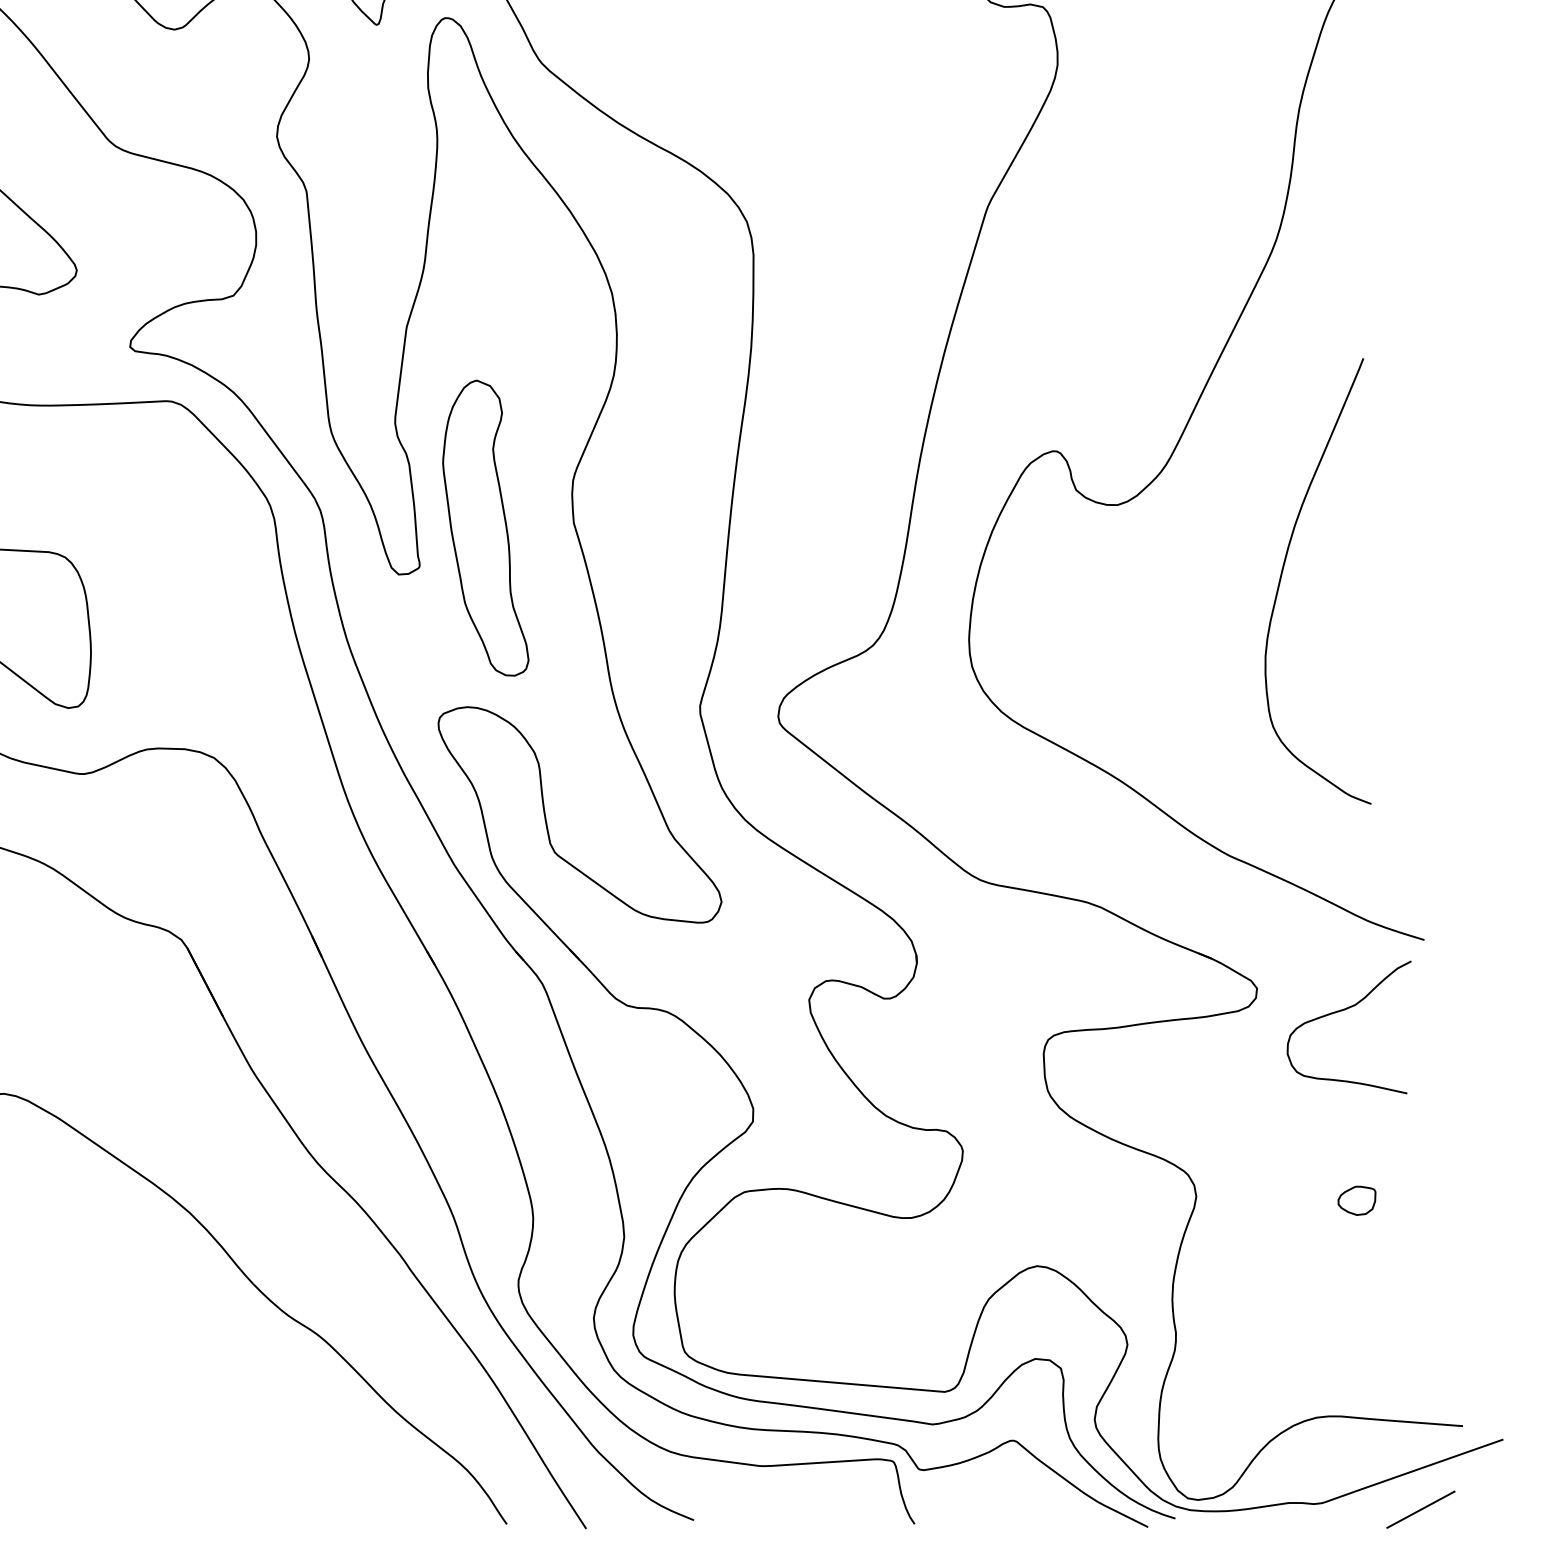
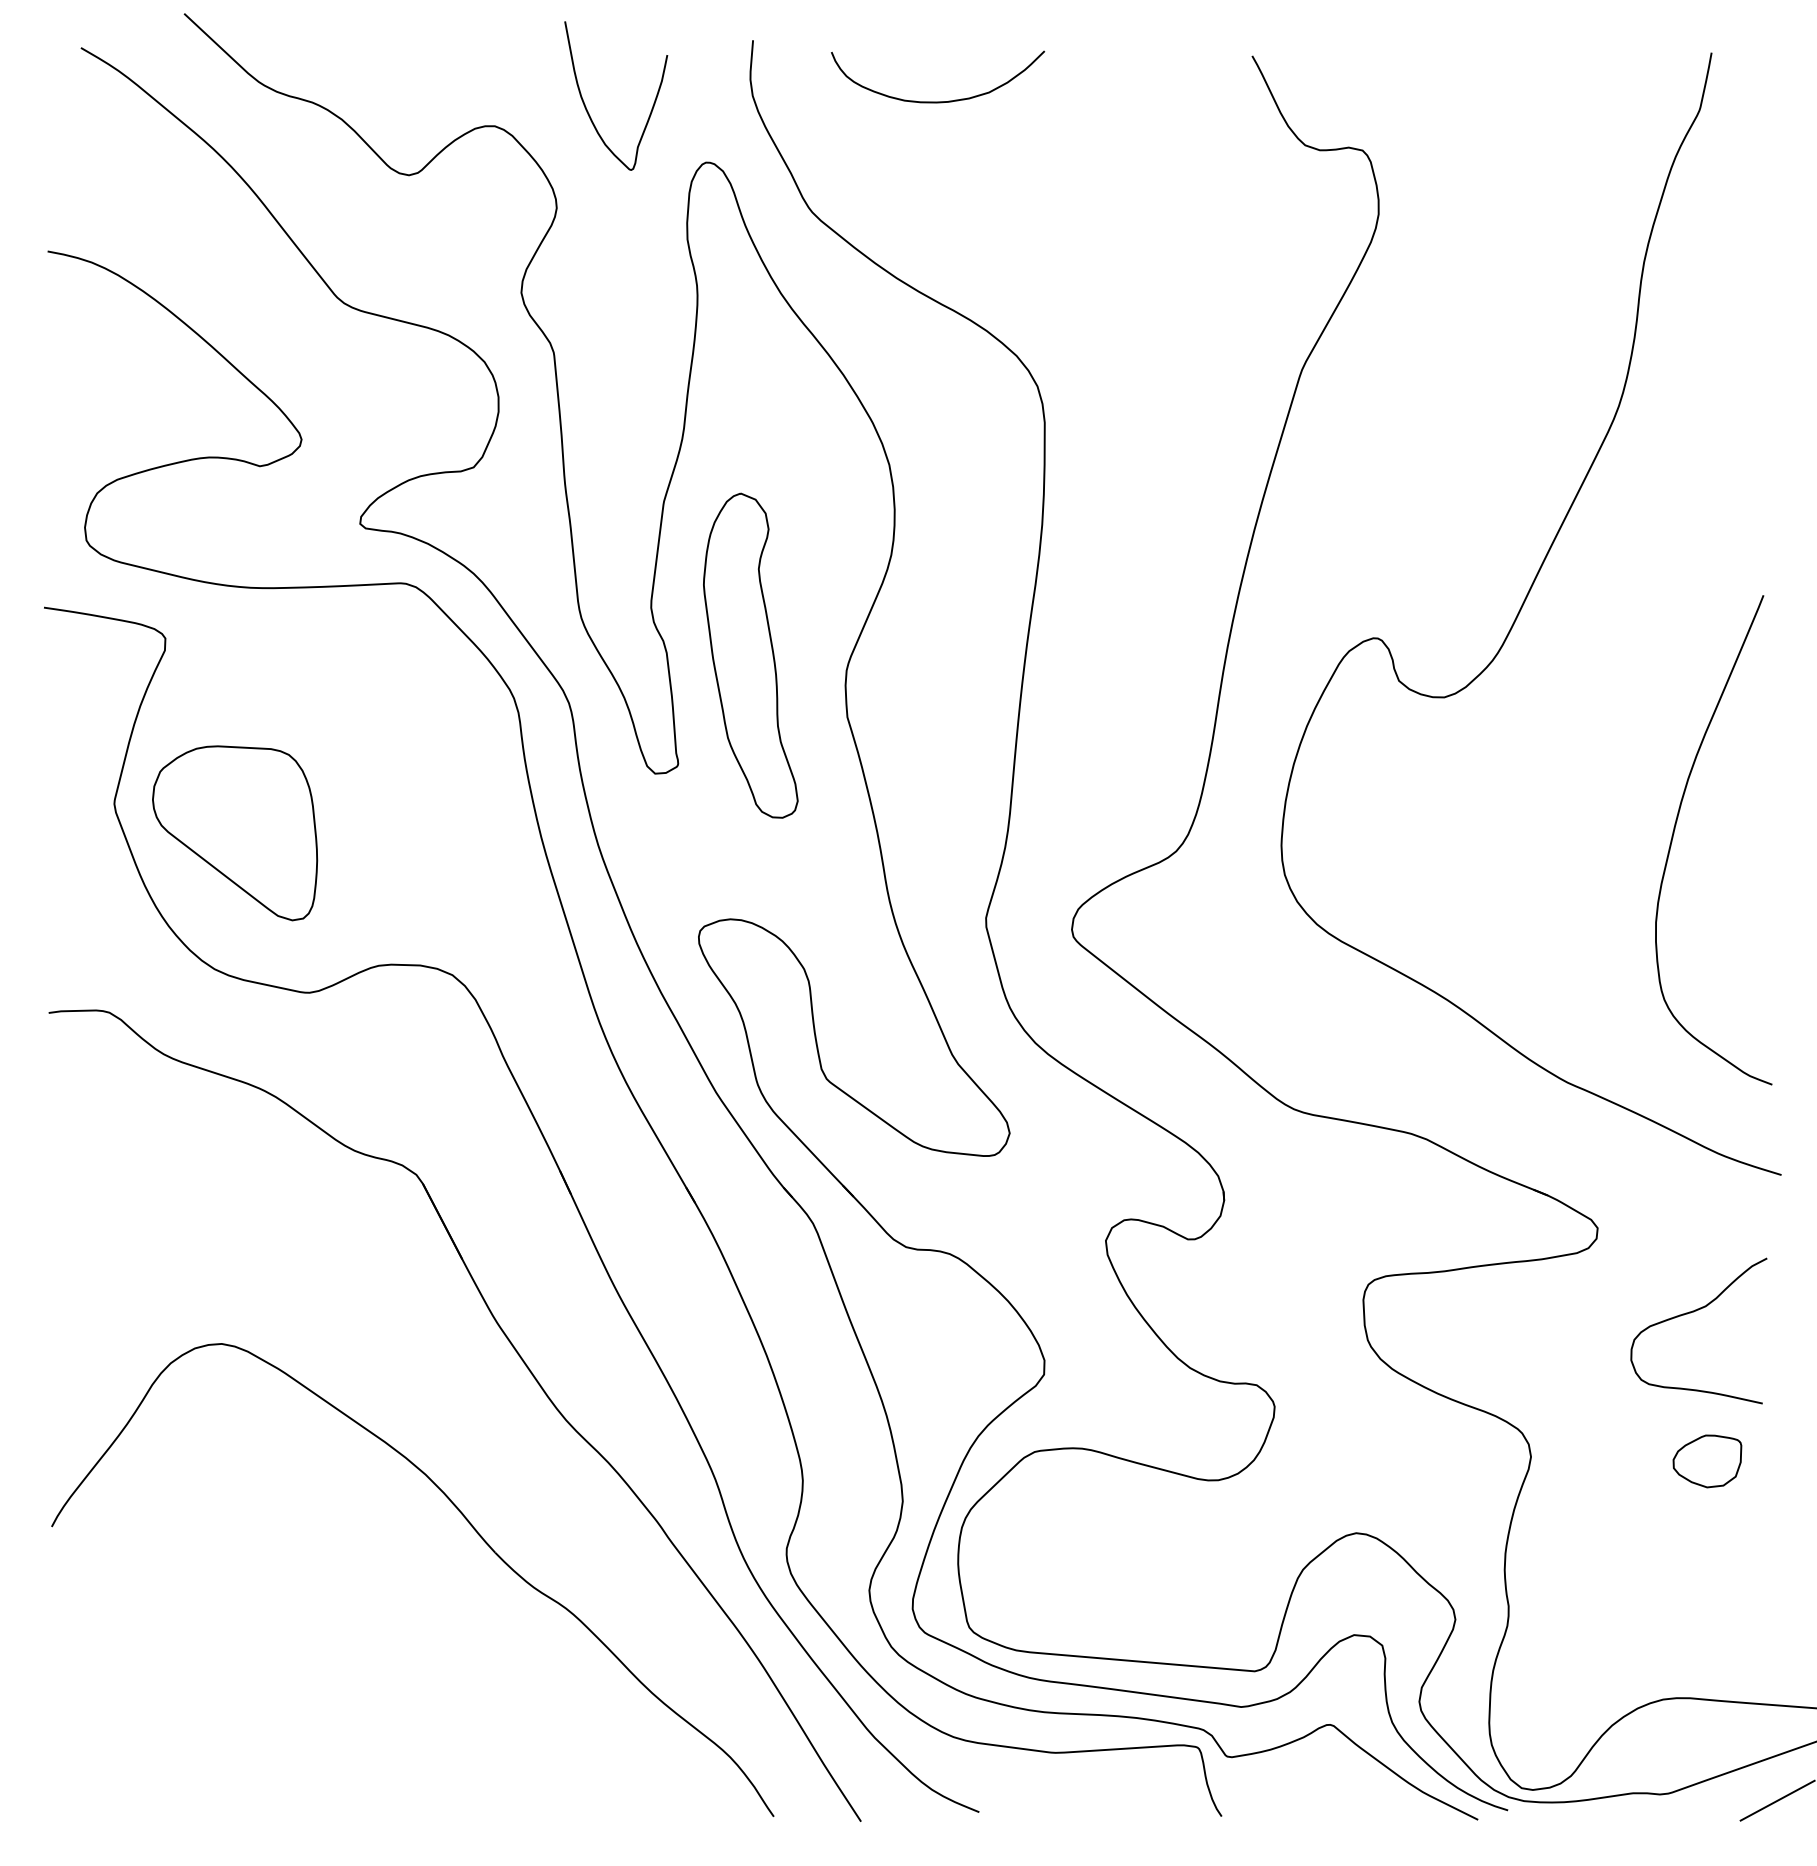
part: (485, 527) -> (750, 655), moved
curve: (1283, 571) -> (1675, 829), moved
curve: (1344, 1010) -> (1693, 1312), moved
part: (1357, 1200) -> (1707, 1461), size x1.67

